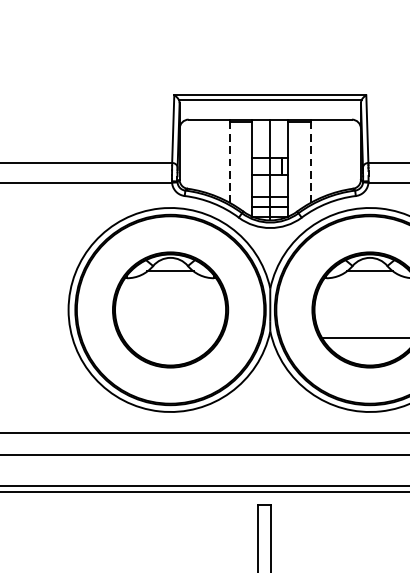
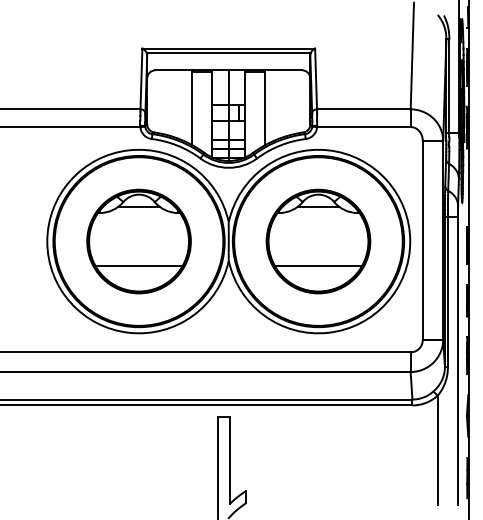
line: (229, 163) -> (192, 109), dashed -> solid
line: (311, 163) -> (265, 109), dashed -> solid
line: (169, 337) -> (138, 266), added

